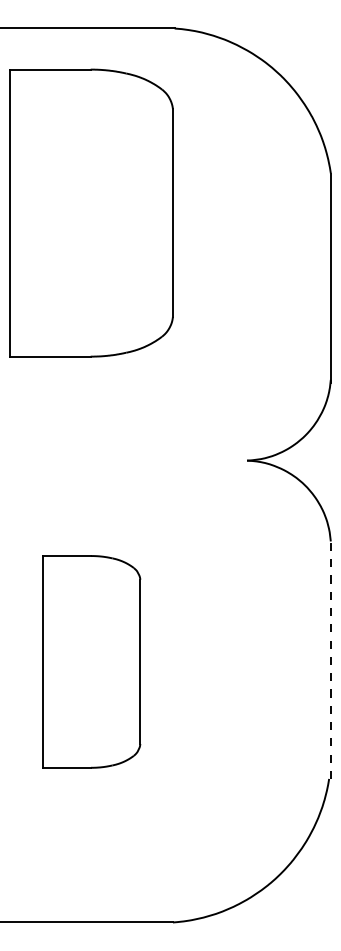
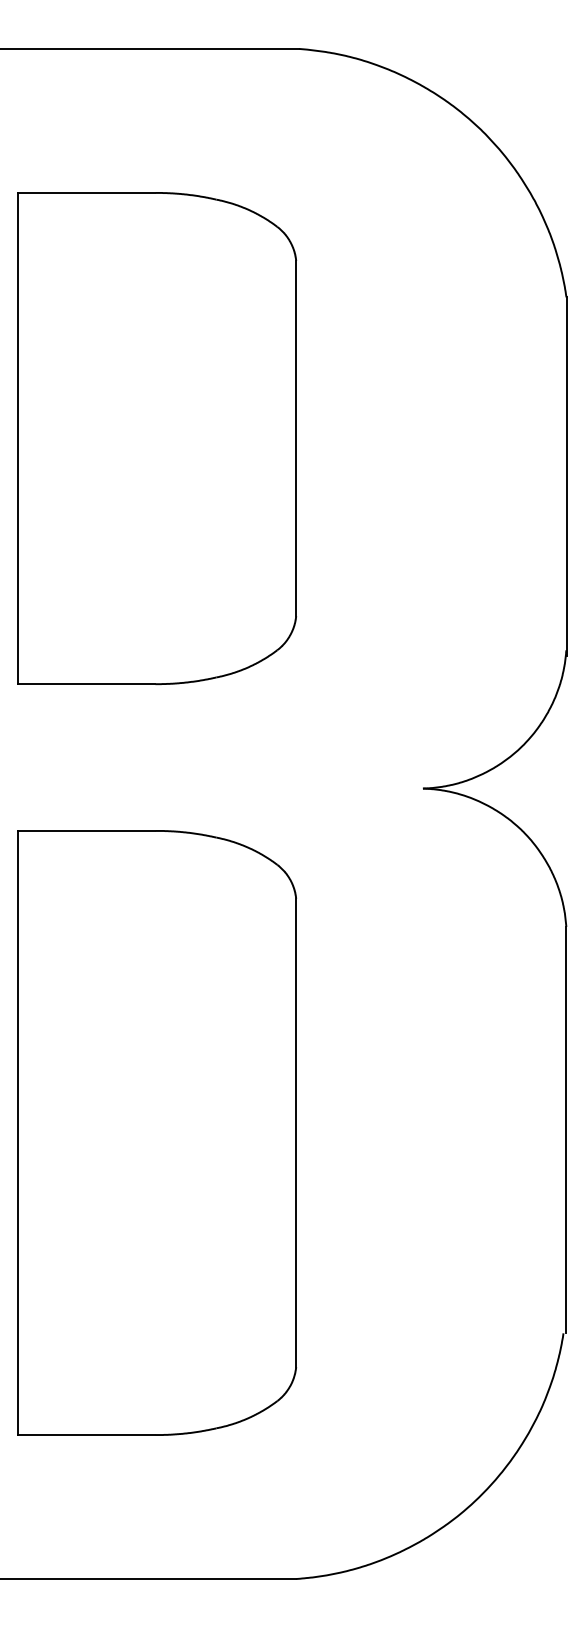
part: (91, 212) -> (156, 437), moved
line: (330, 660) -> (565, 1130), dashed -> solid
part: (91, 661) -> (156, 1132), size x1.67

